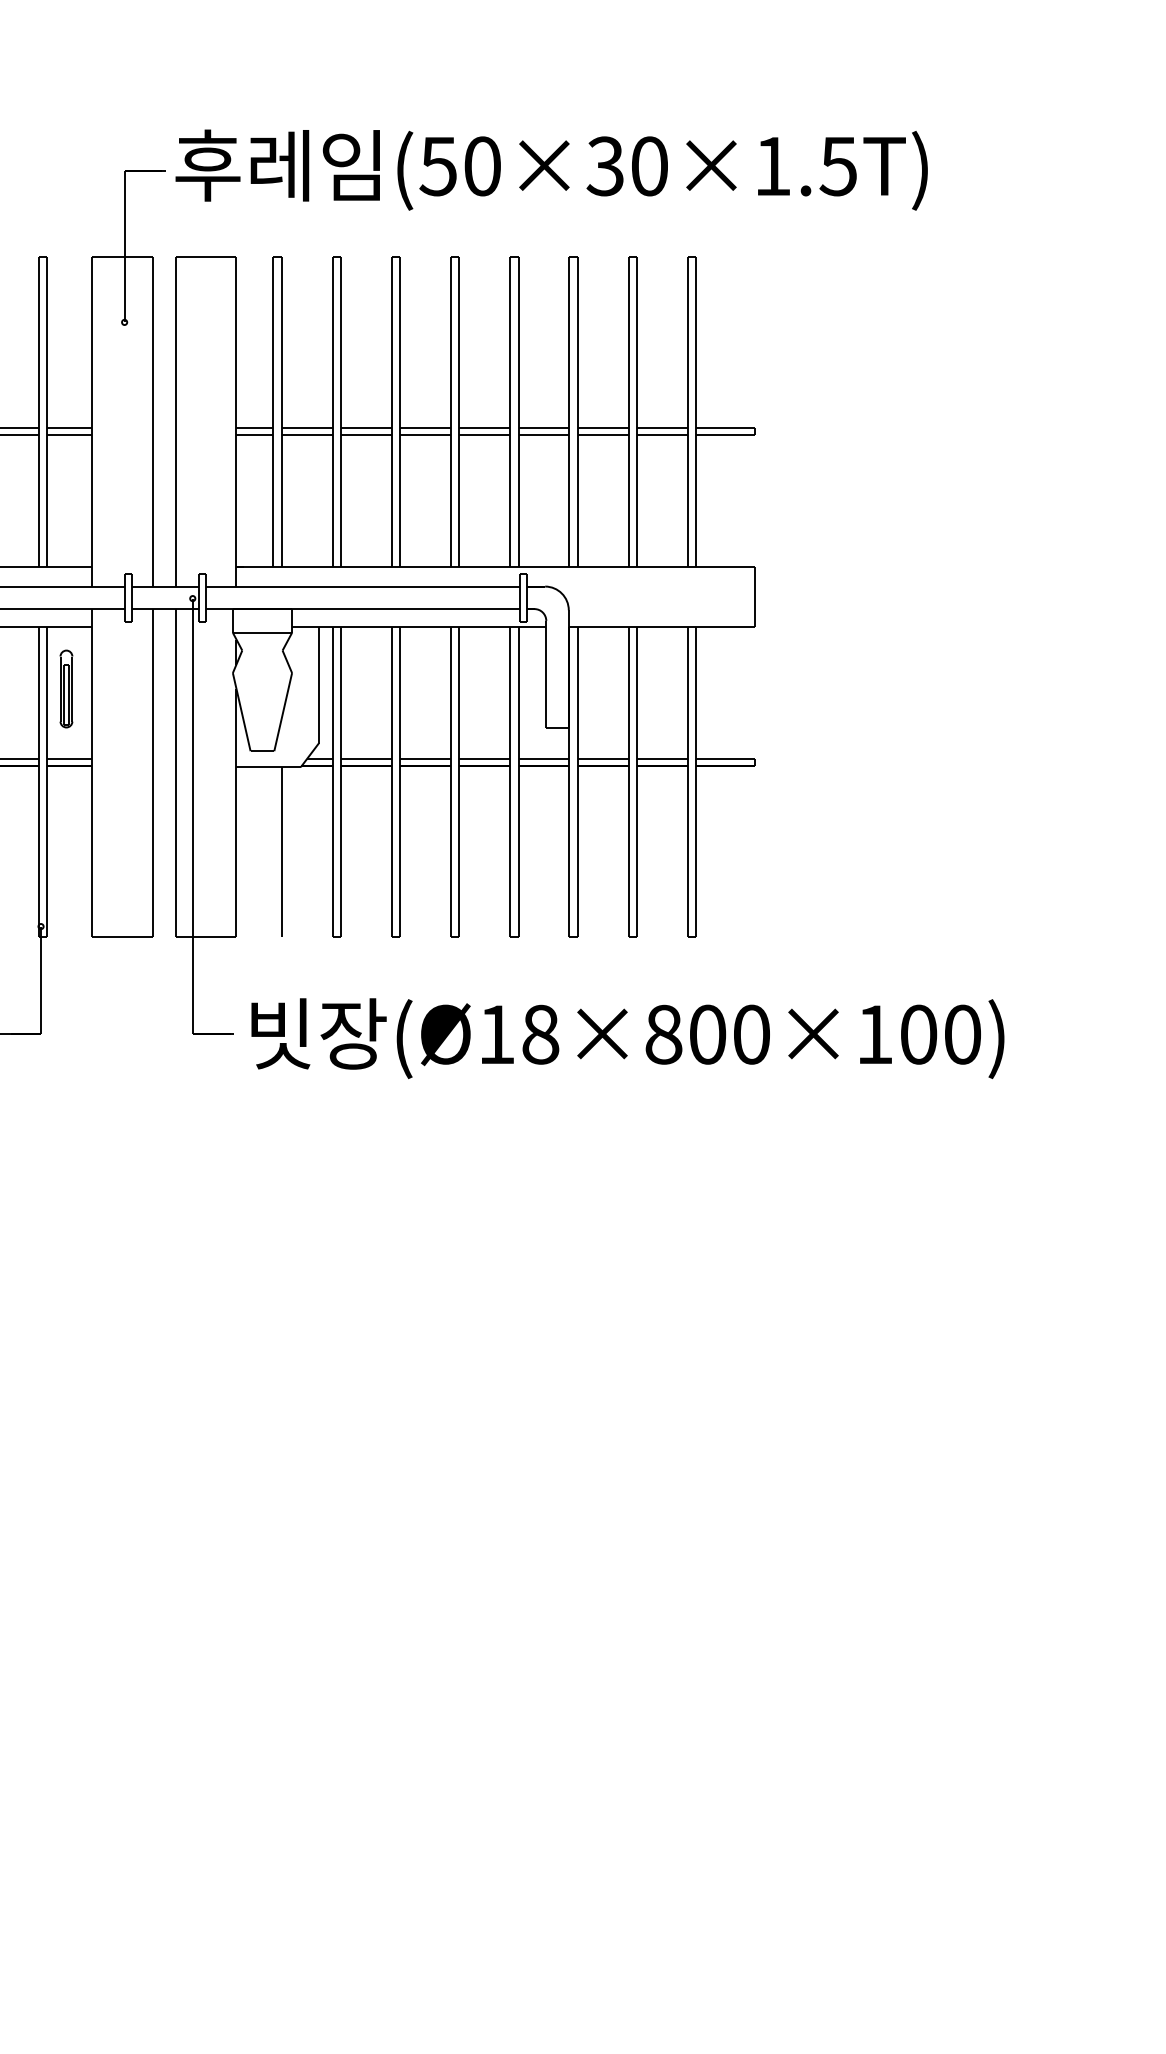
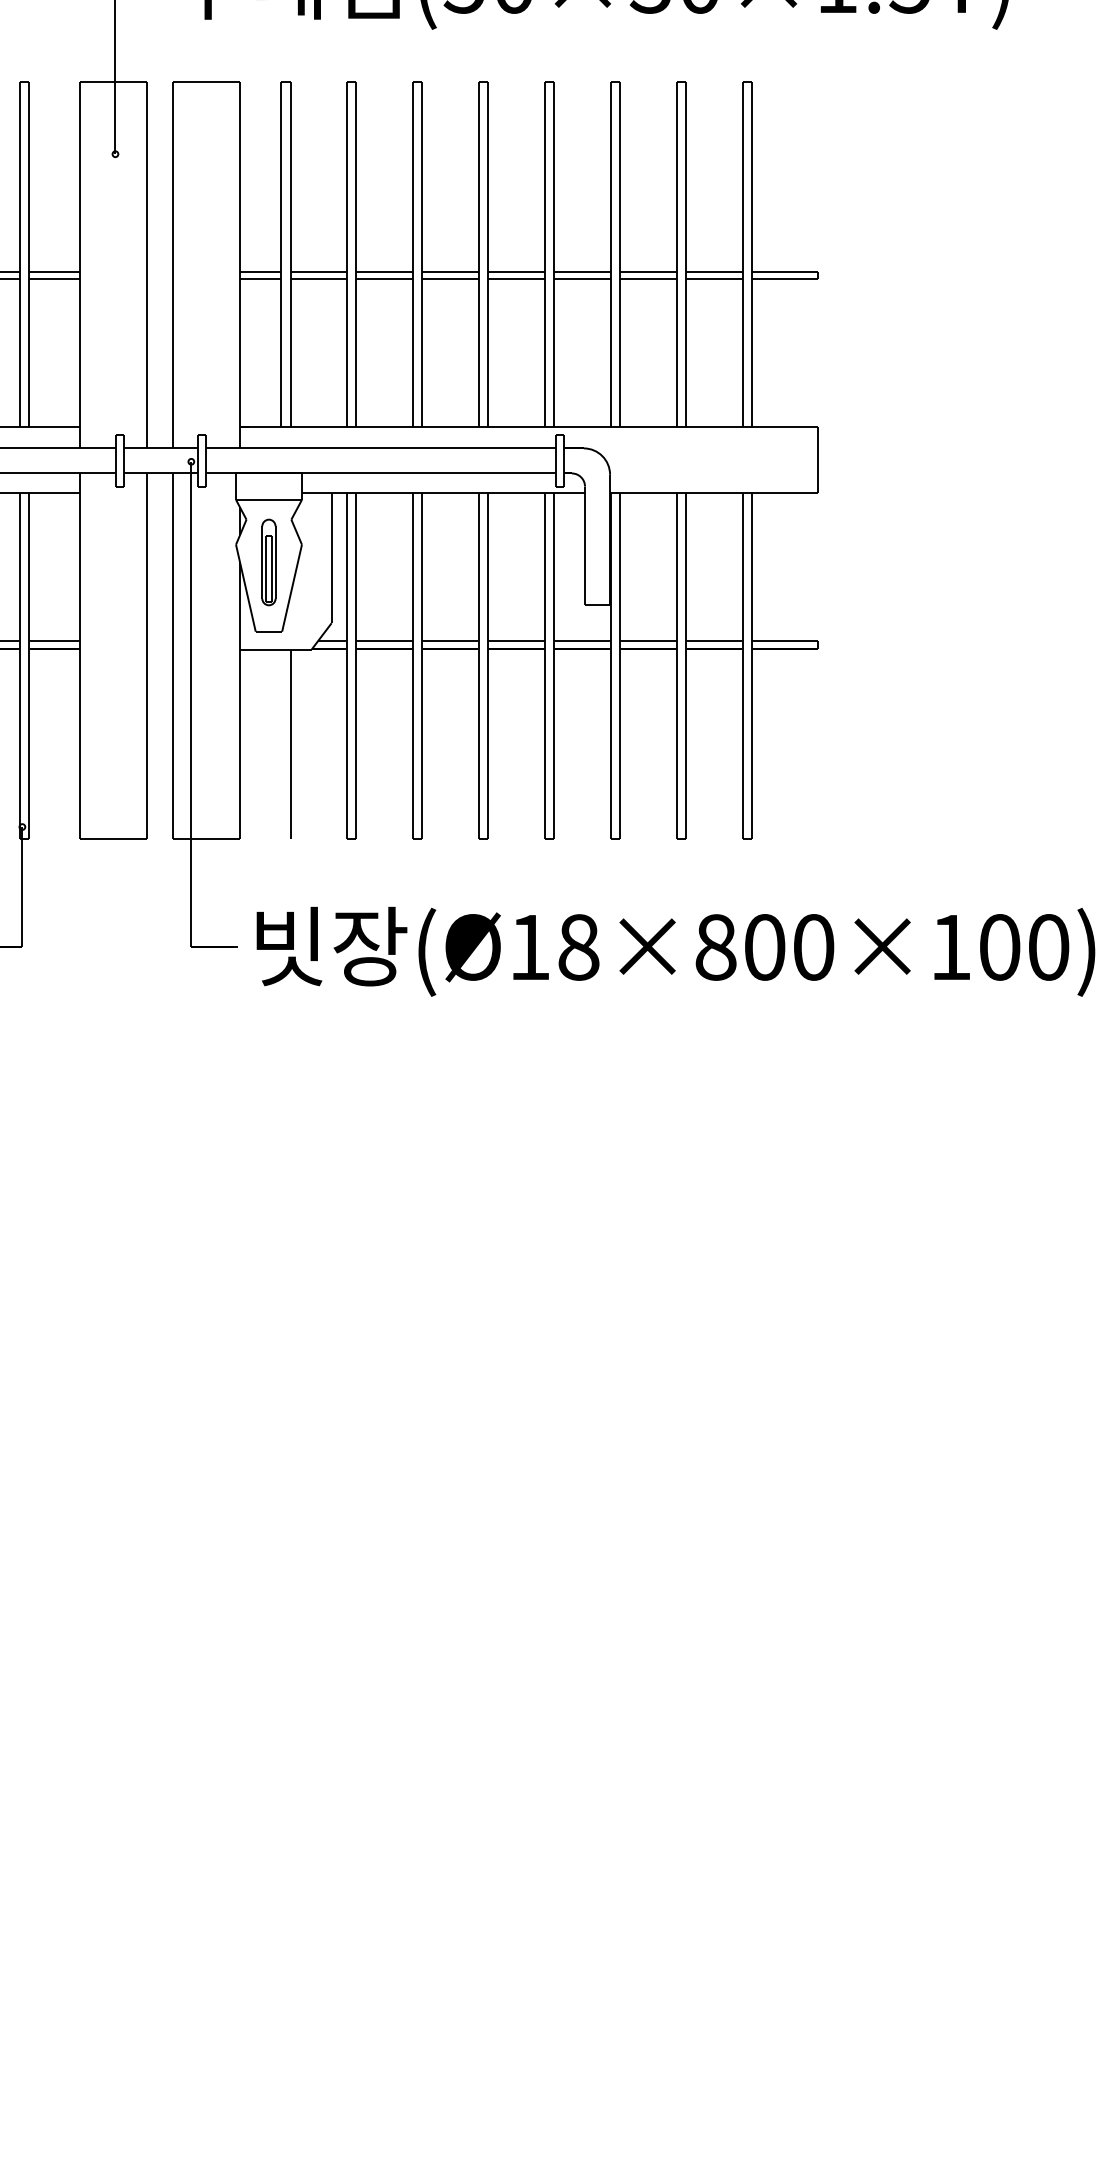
part: (66, 688) -> (269, 561), moved

